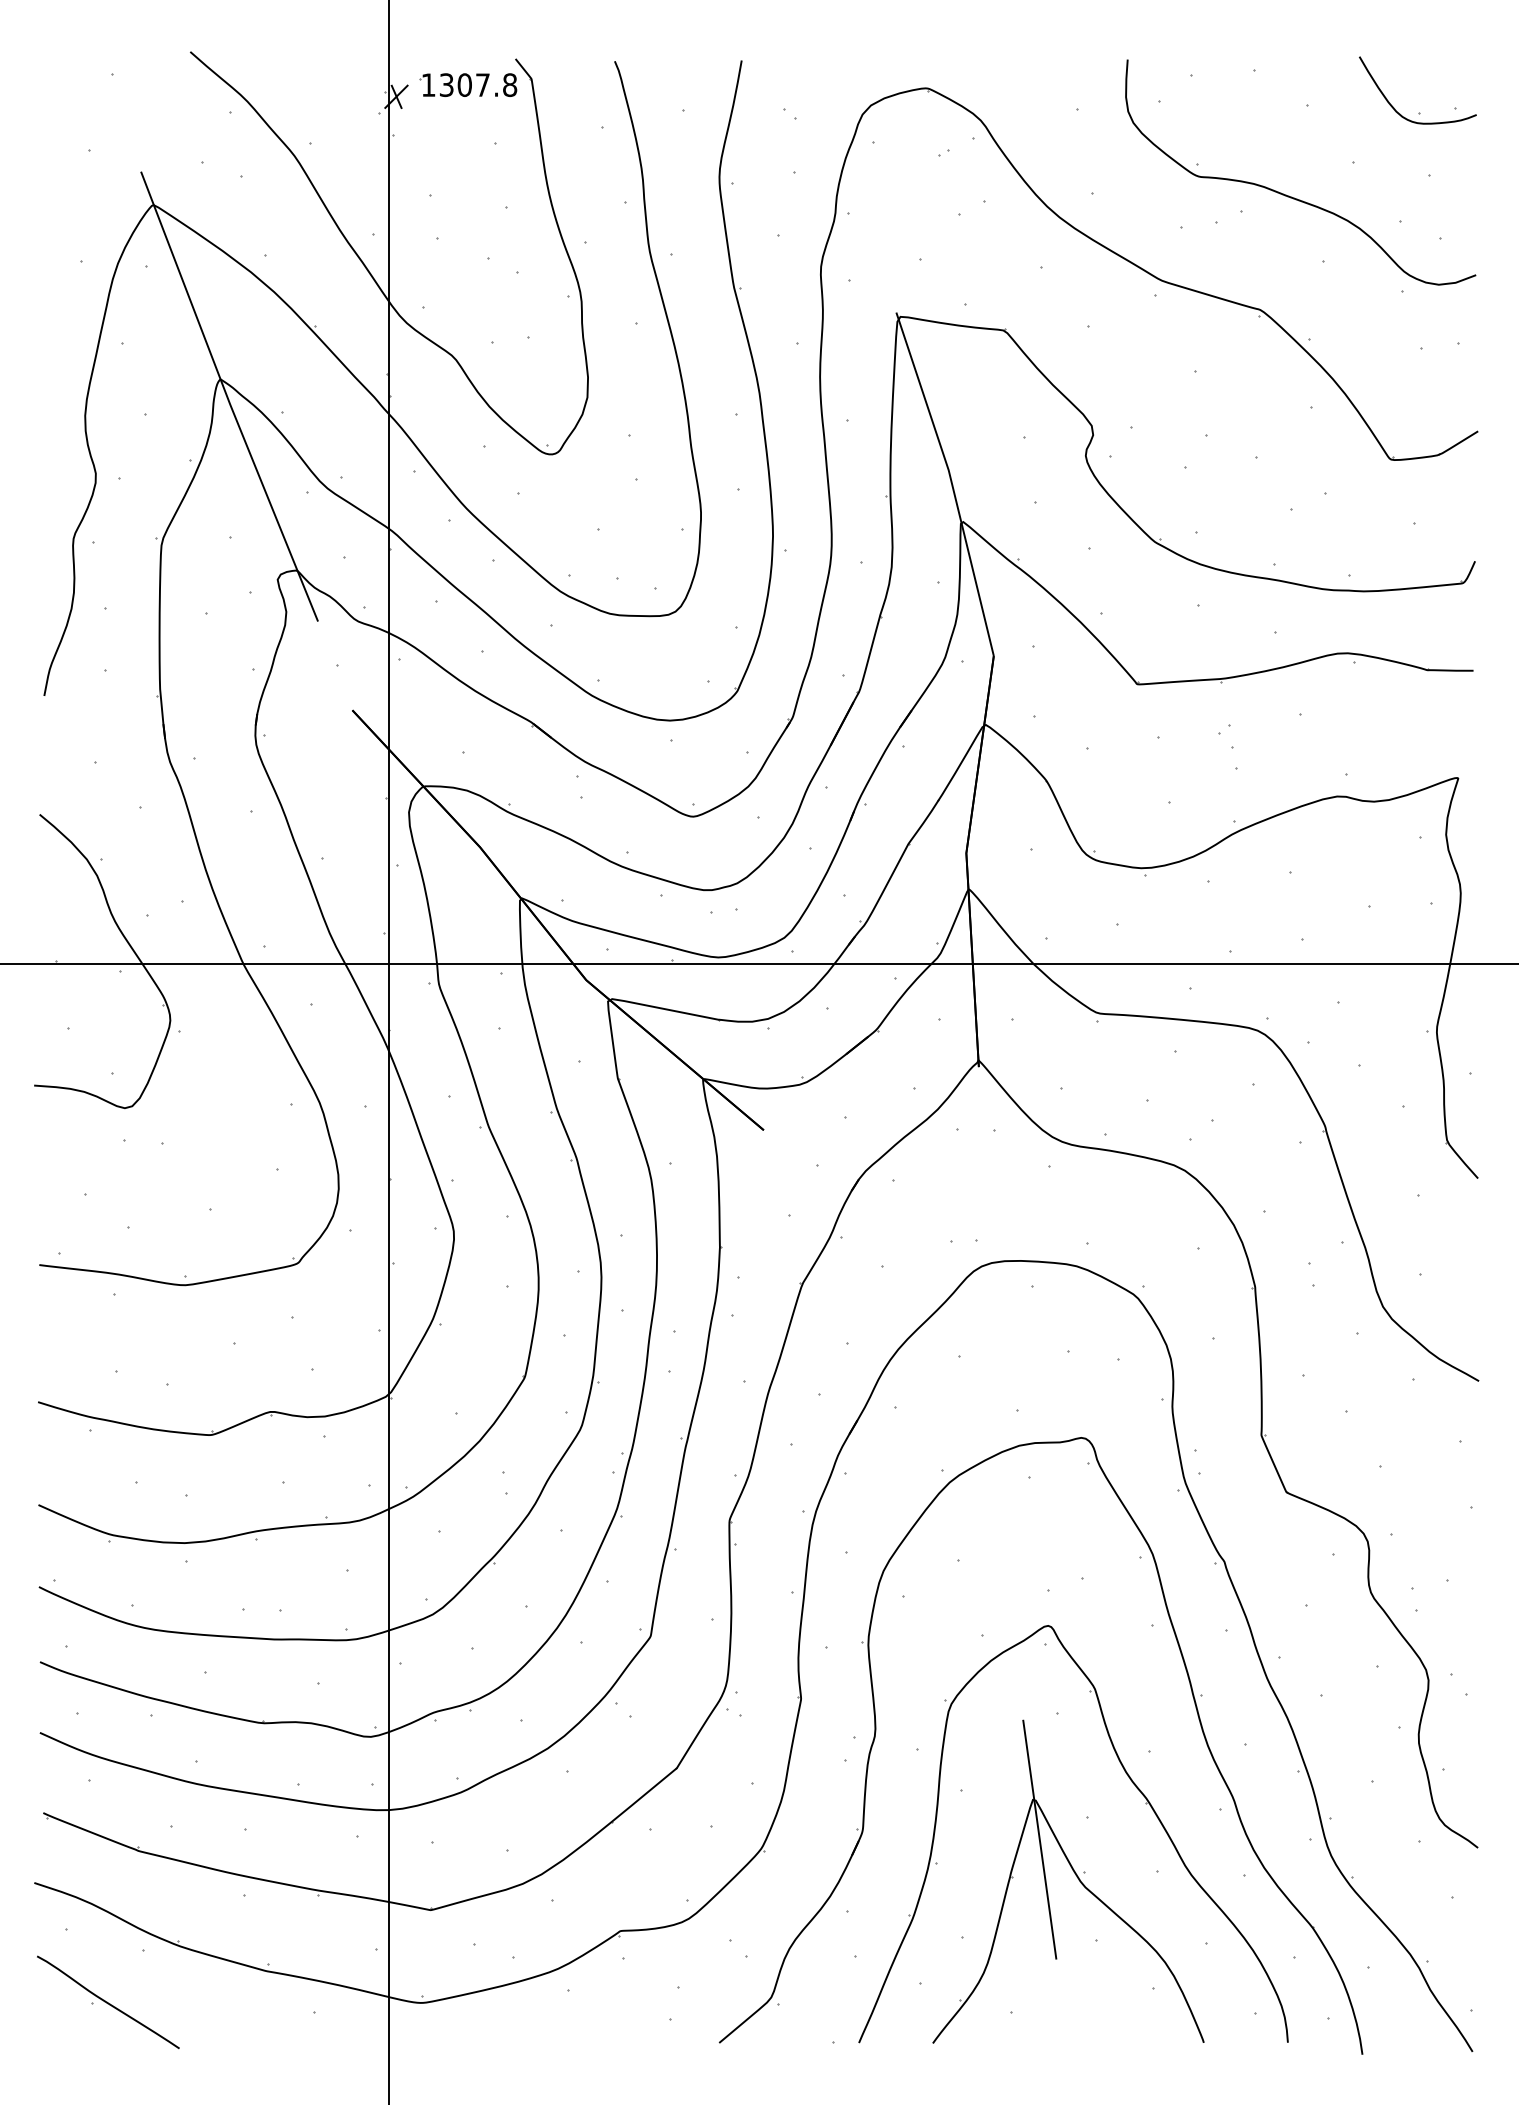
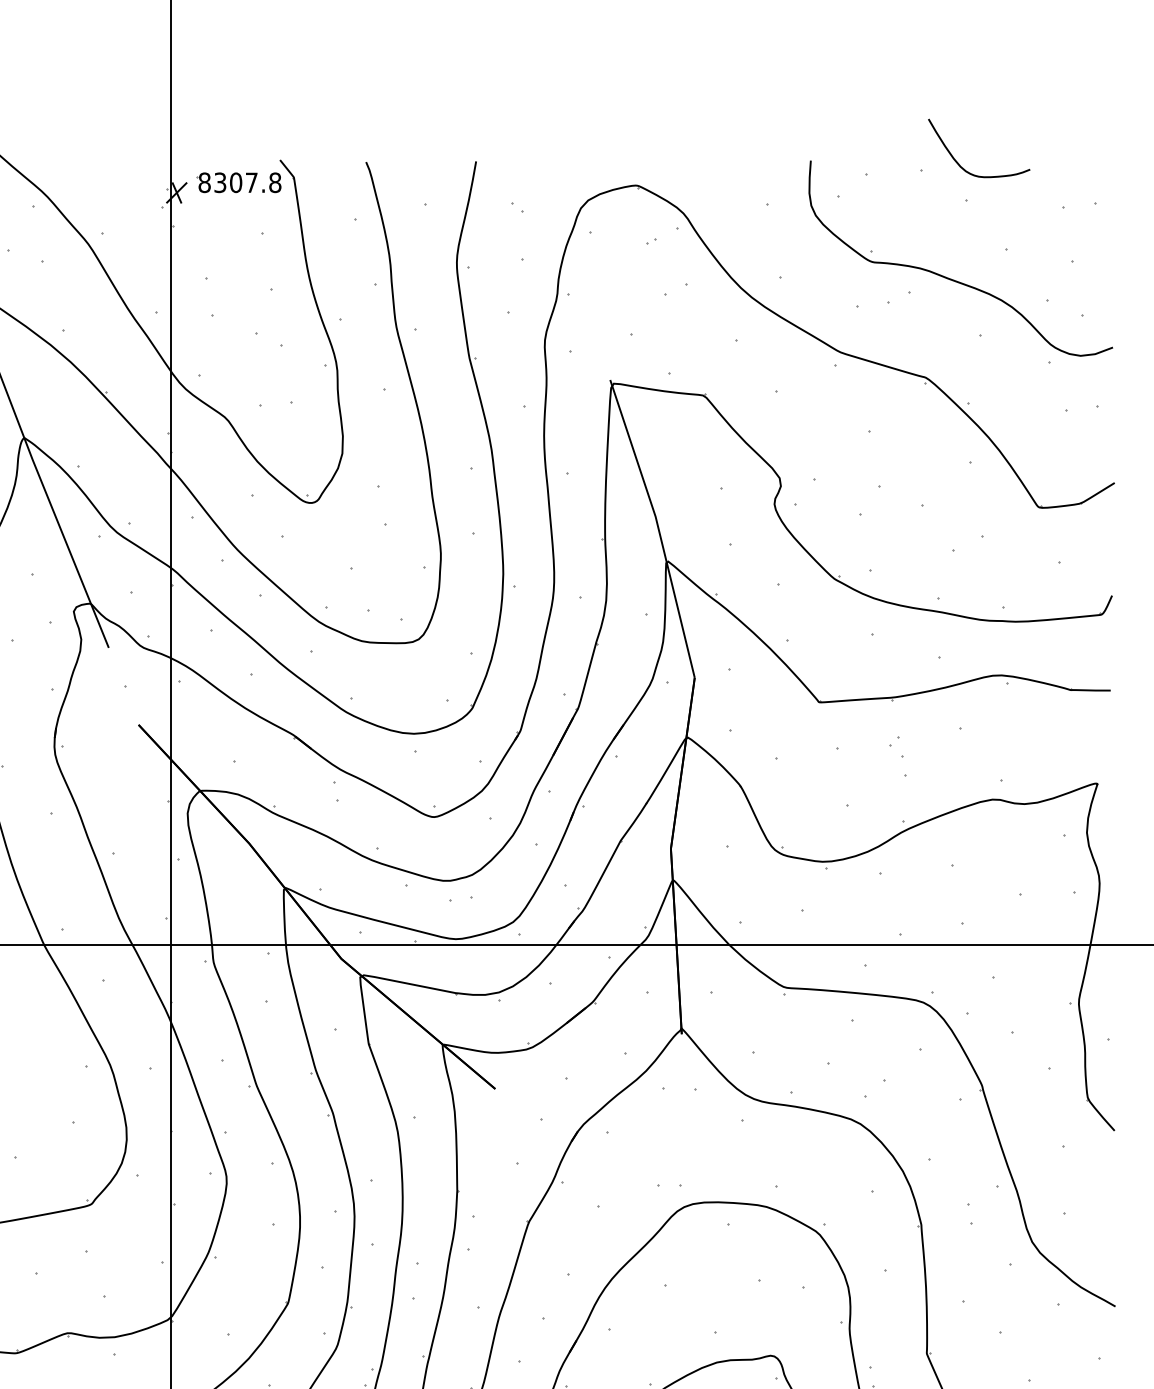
text: (428, 85) -> (204, 183), 1307.8 -> 8307.8
curve: (1394, 107) -> (958, 163), moved

